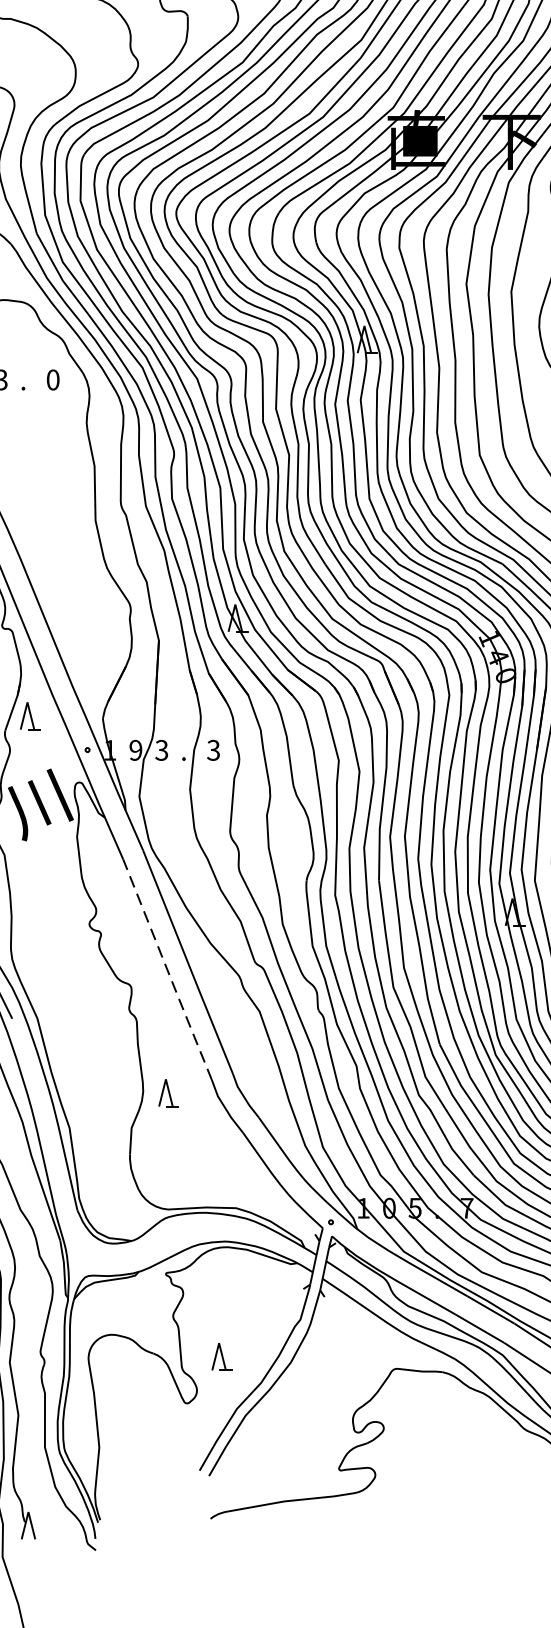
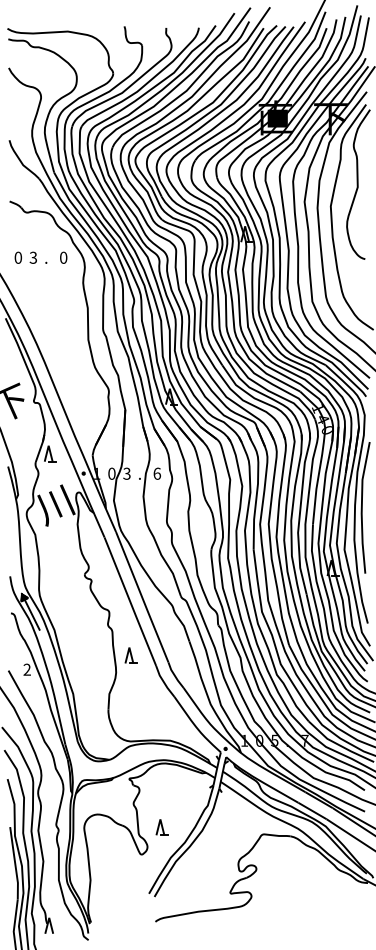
text: (135, 749) -> (111, 473), 9 -> 0
text: (212, 749) -> (156, 473), 3 -> 6
line: (167, 971) -> (130, 602), dashed -> solid
part: (167, 1092) -> (130, 655), moved

